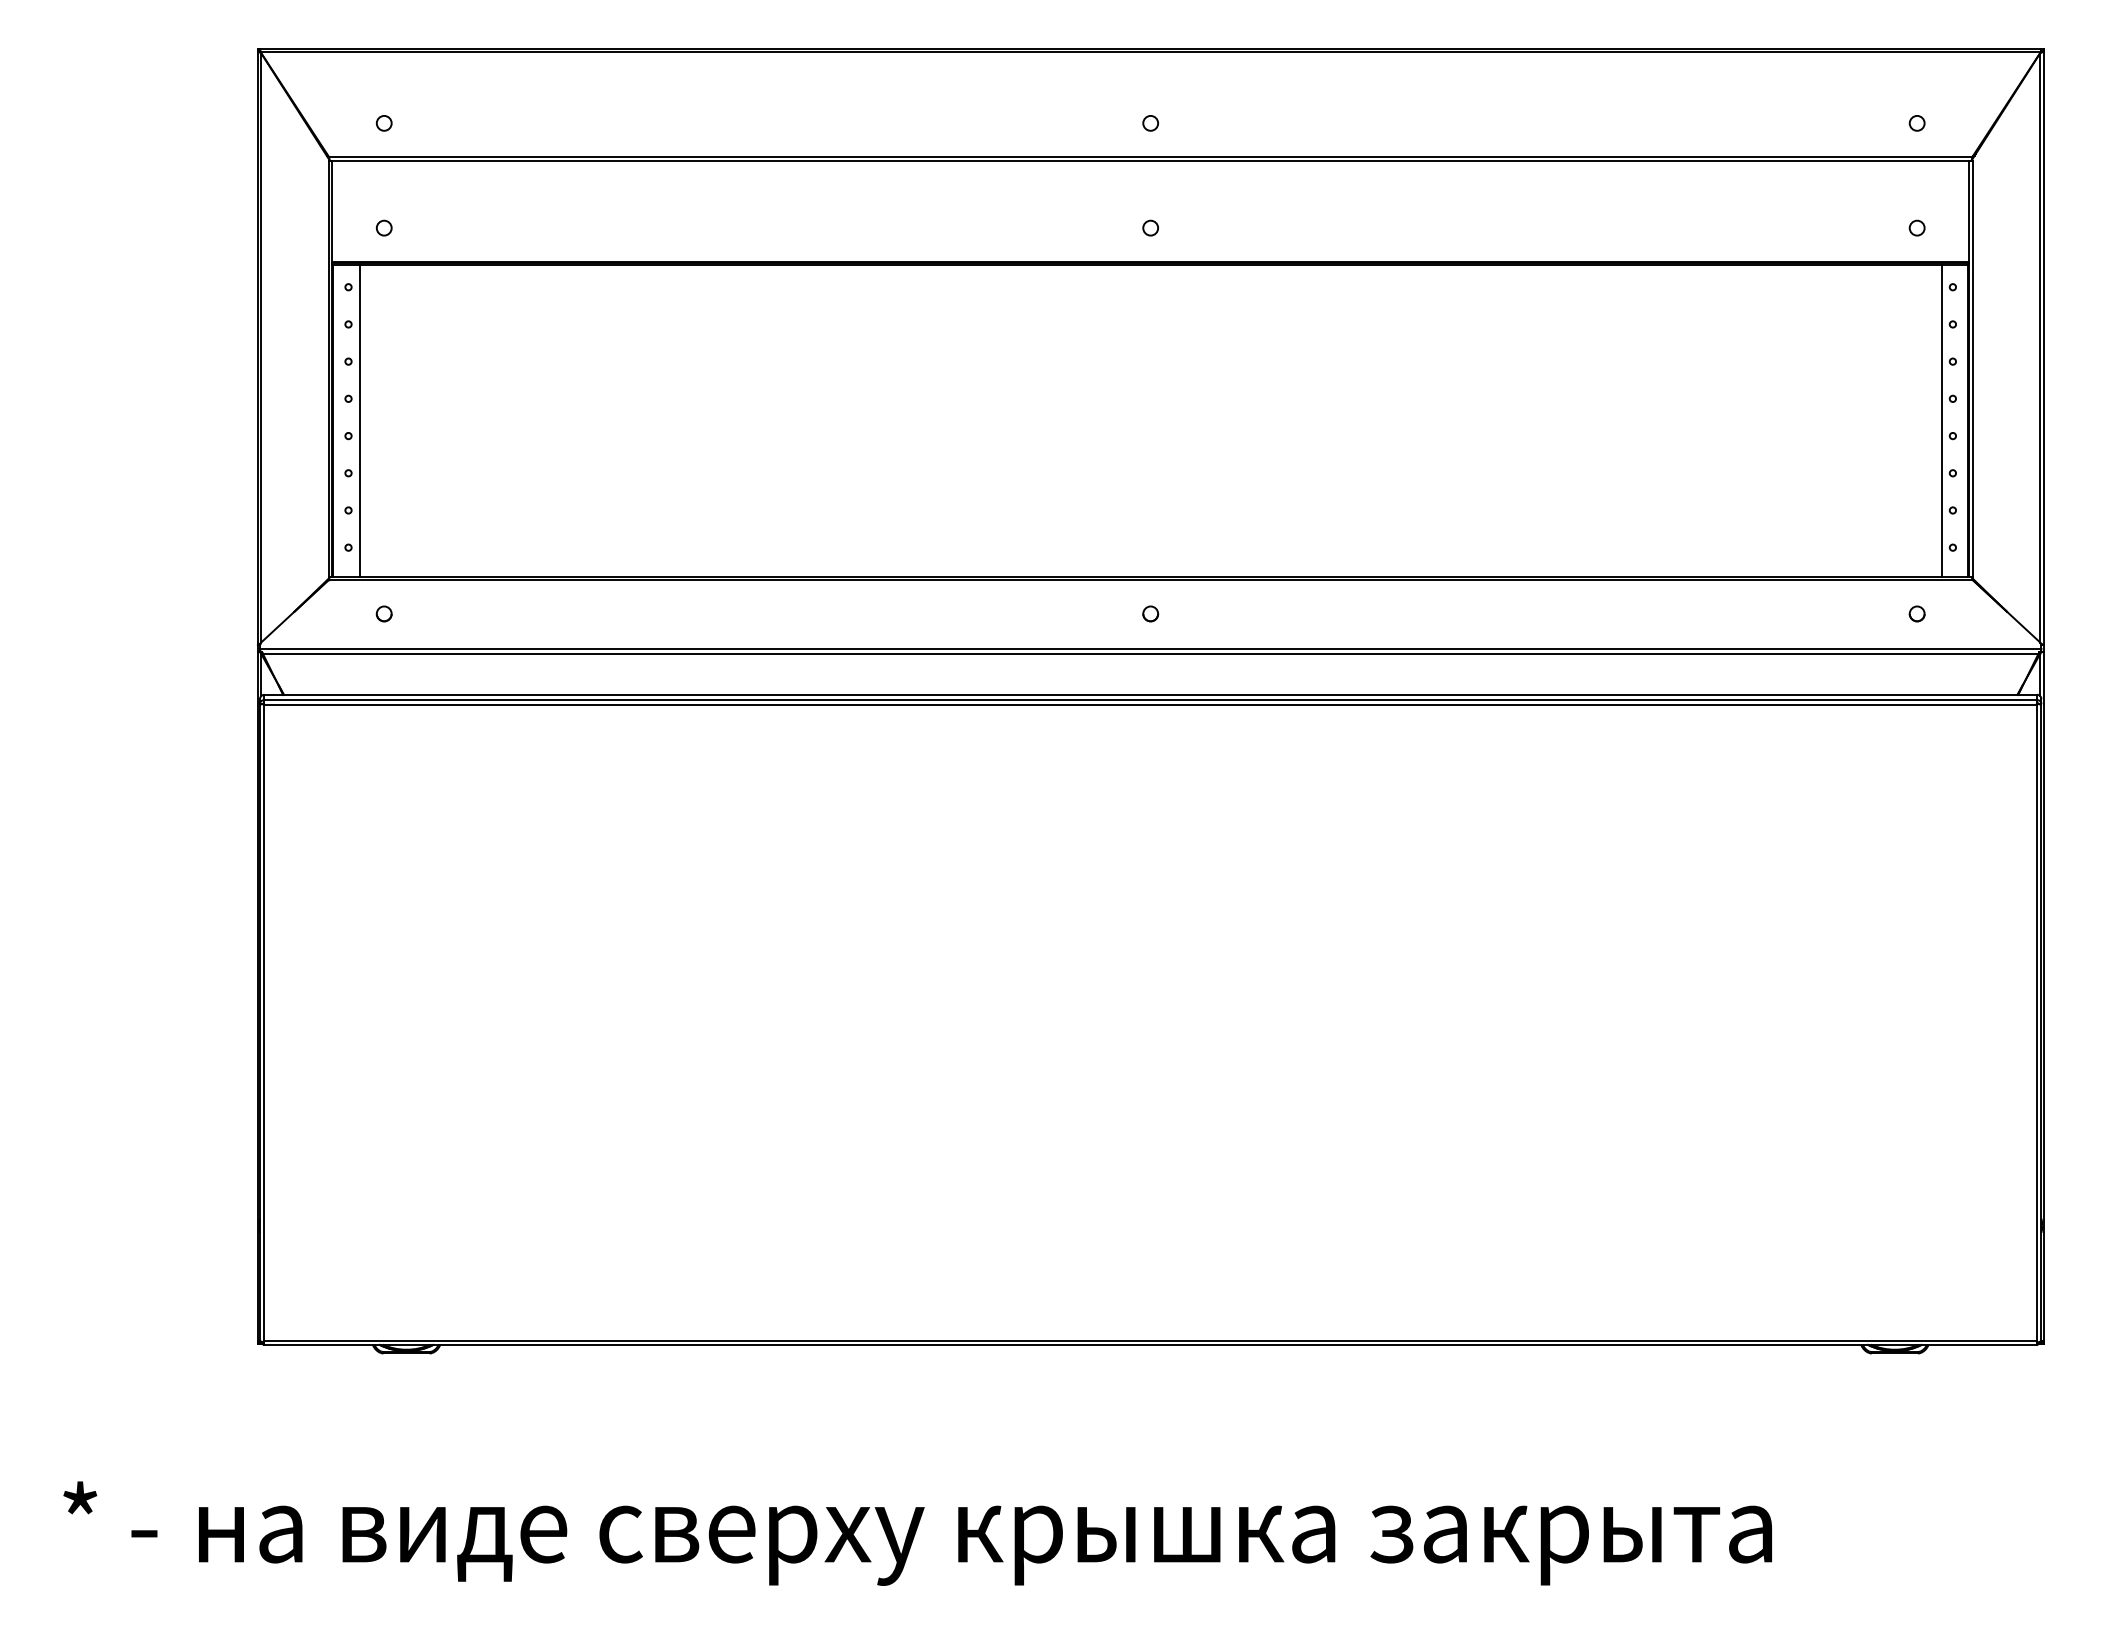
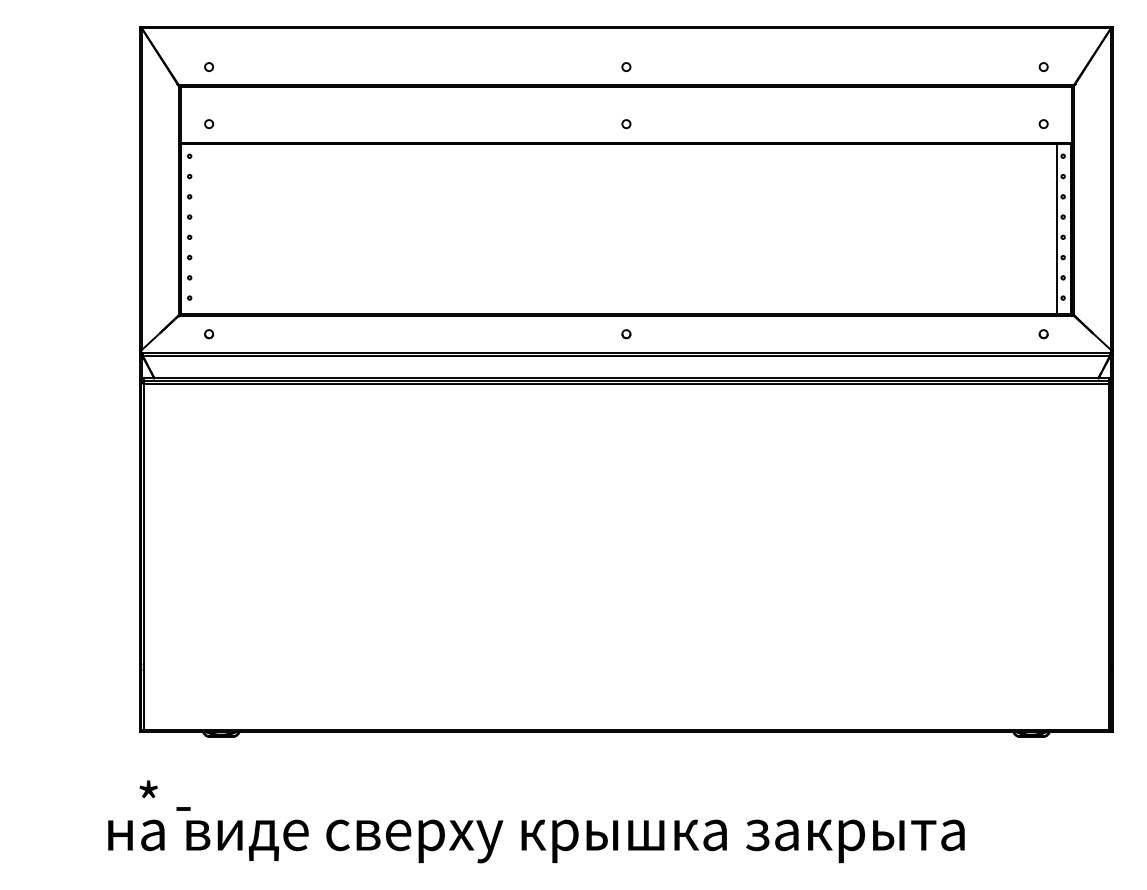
line: (359, 419) -> (195, 228), removed
text: (109, 1509) -> (164, 795), moved

